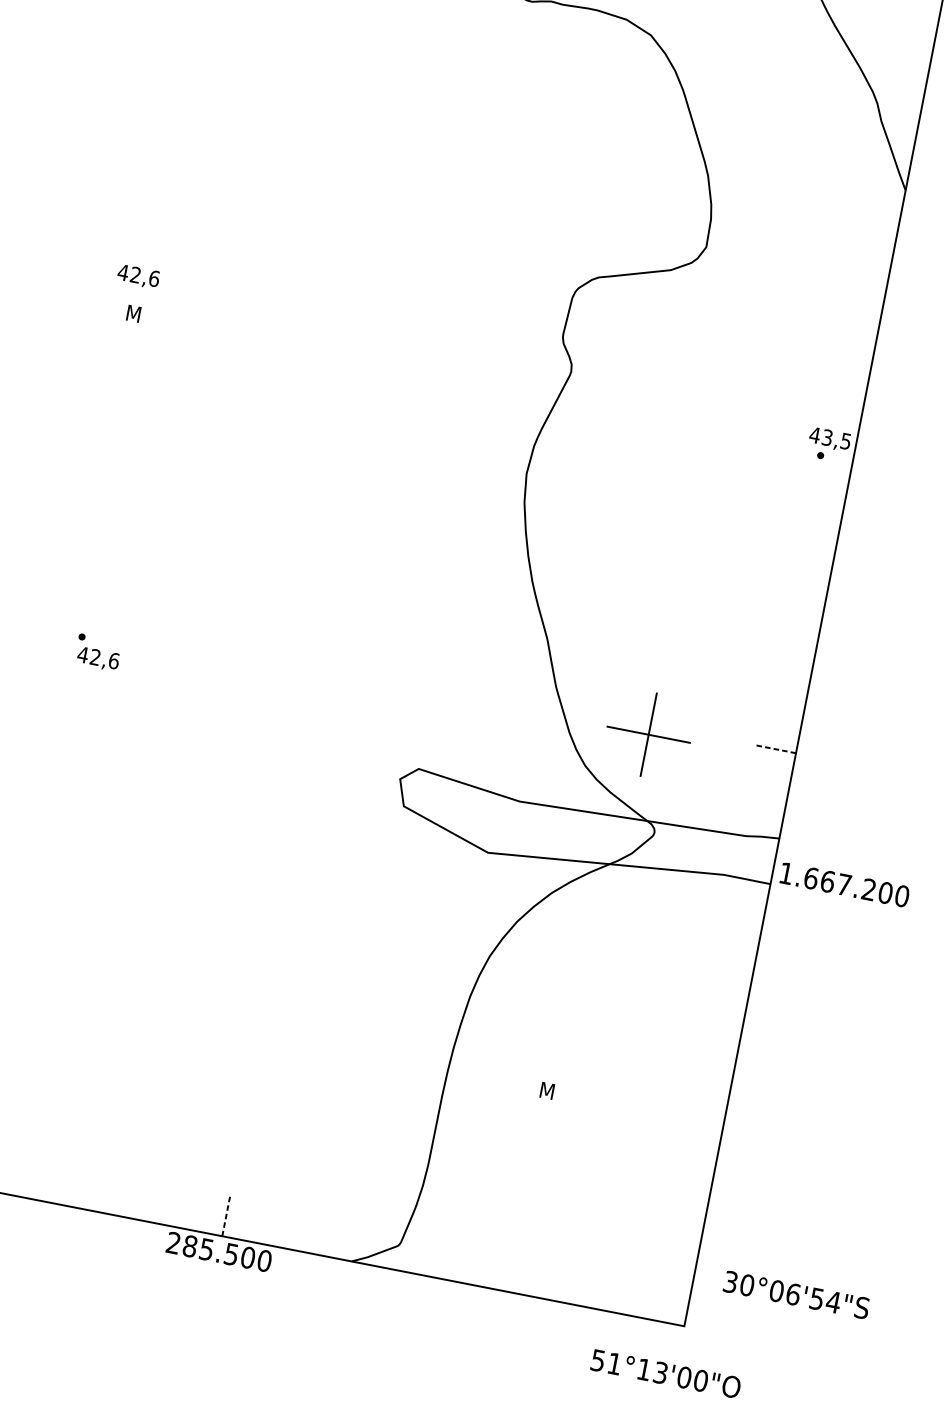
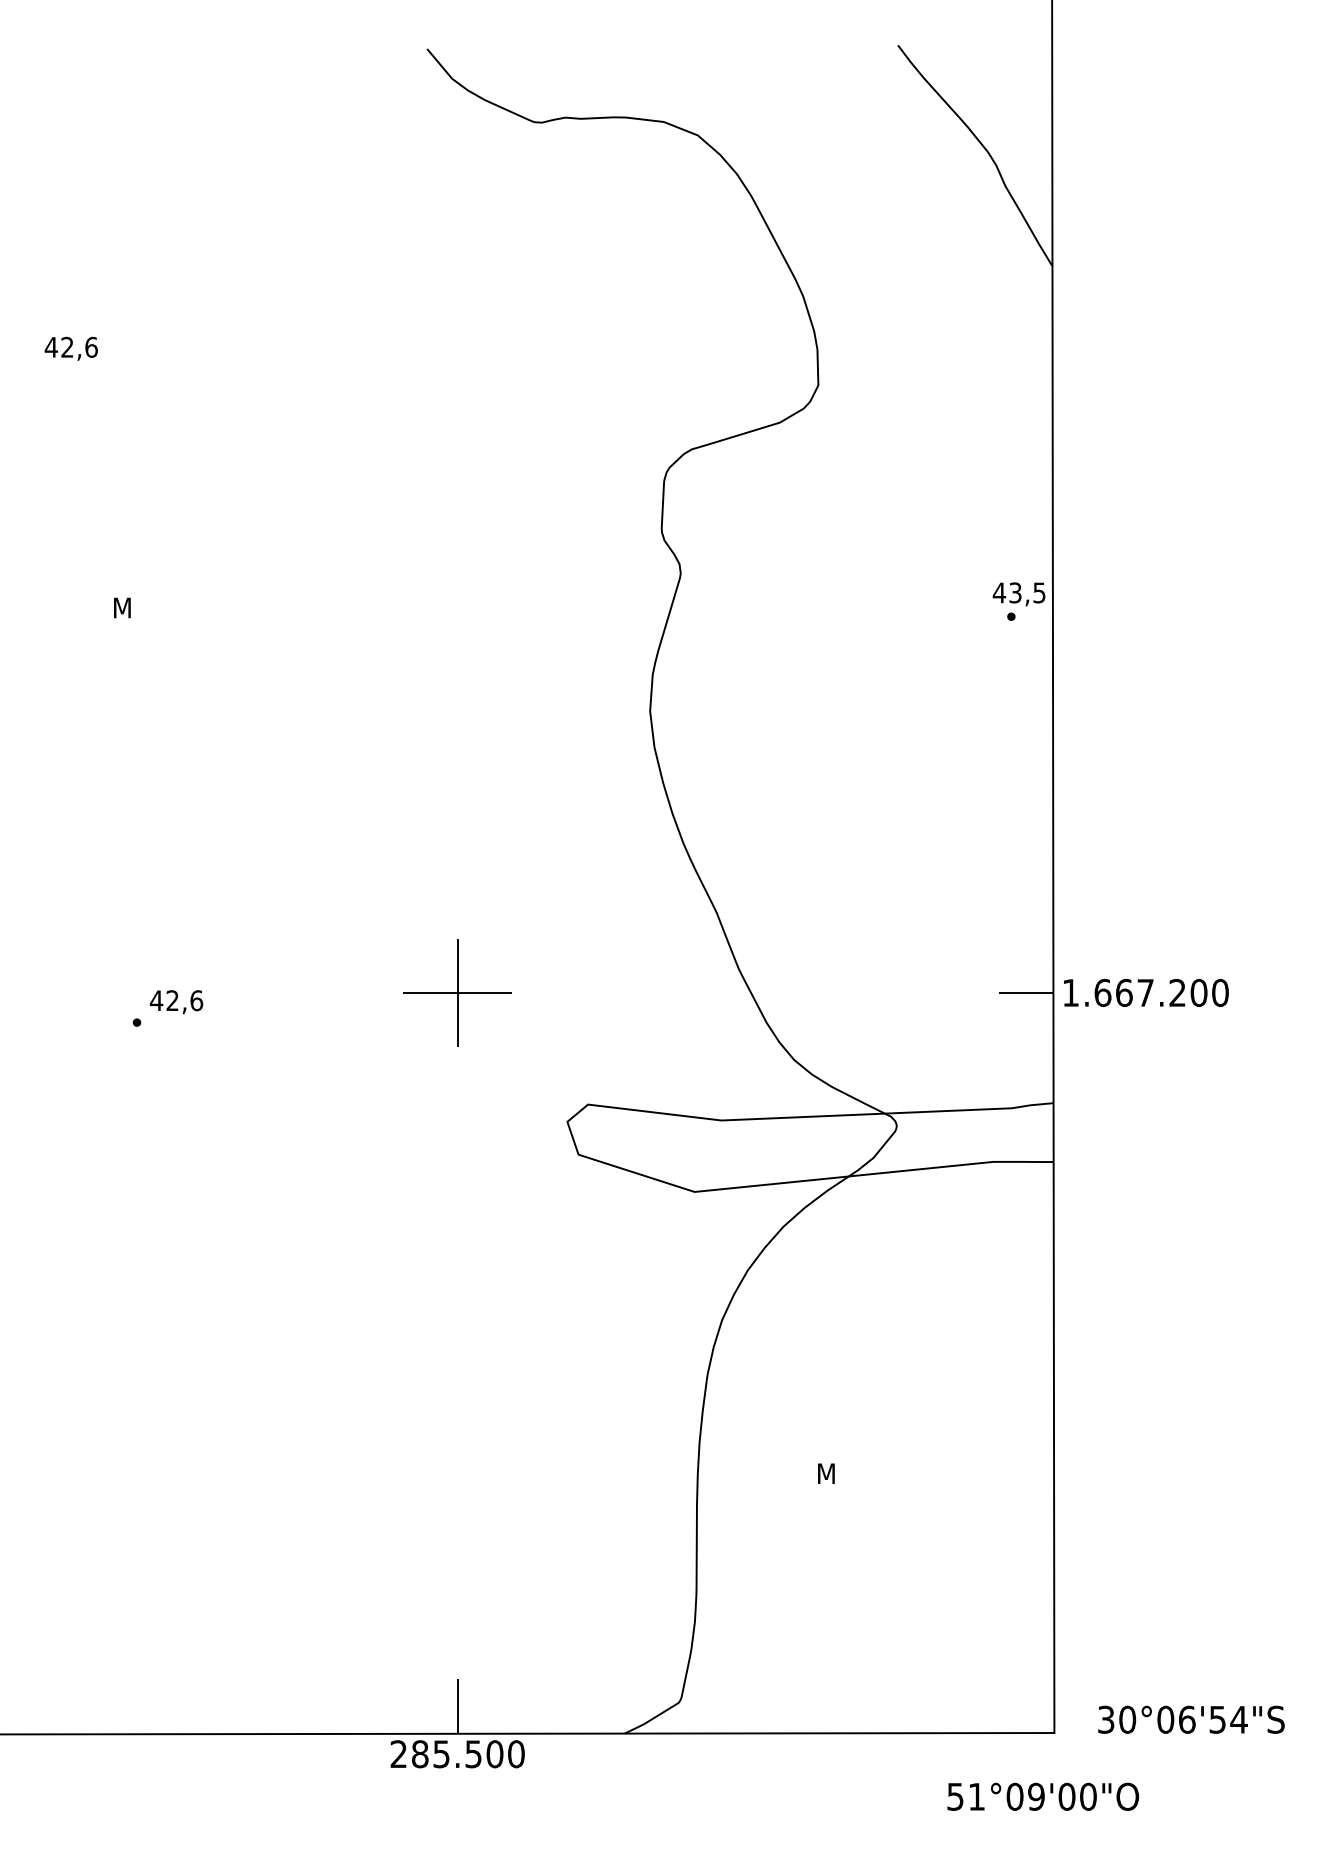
text: (137, 276) -> (70, 348), moved
text: (98, 659) -> (176, 1002), moved
part: (648, 734) -> (457, 992), moved
line: (774, 748) -> (1025, 992), dashed -> solid
text: (845, 884) -> (1146, 992), moved
line: (226, 1215) -> (457, 1706), dashed -> solid
text: (796, 1294) -> (1191, 1719), moved
text: (652, 1371) -> (1025, 1796), 51°13'00"O -> 51°09'00"O

